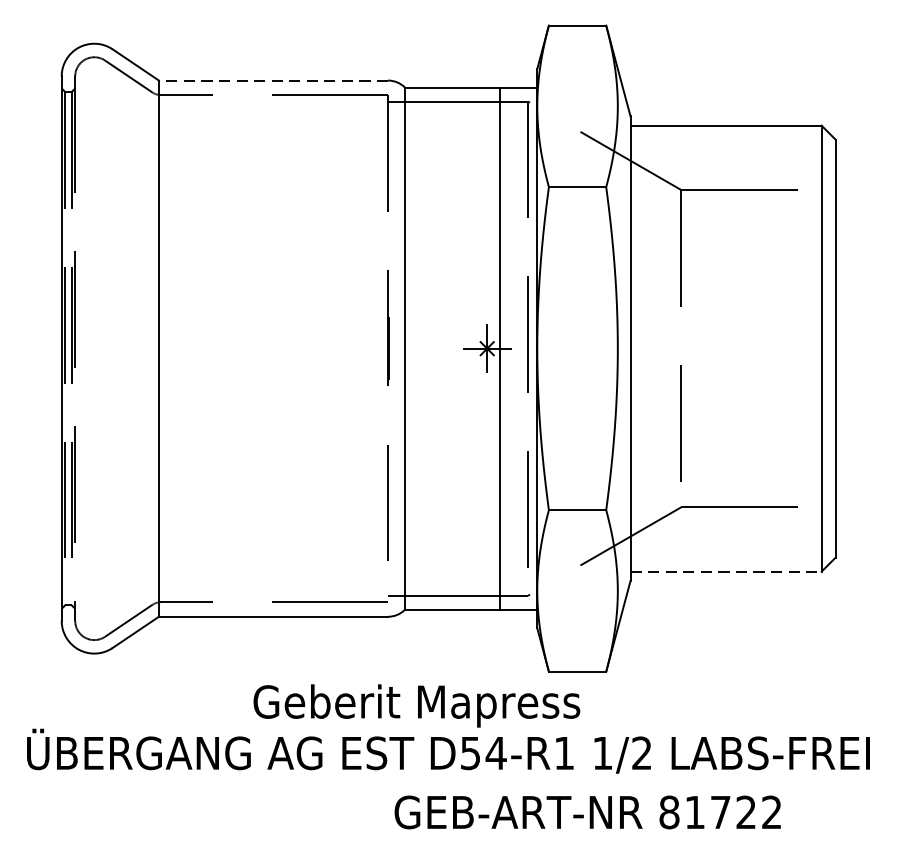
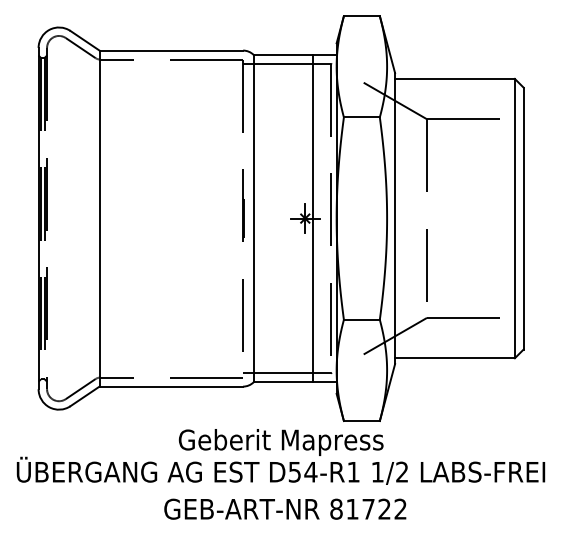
line: (273, 80) -> (171, 50), dashed -> solid
line: (725, 571) -> (454, 358), dashed -> solid
text: (415, 705) -> (280, 442), moved
text: (588, 811) -> (285, 508), moved

